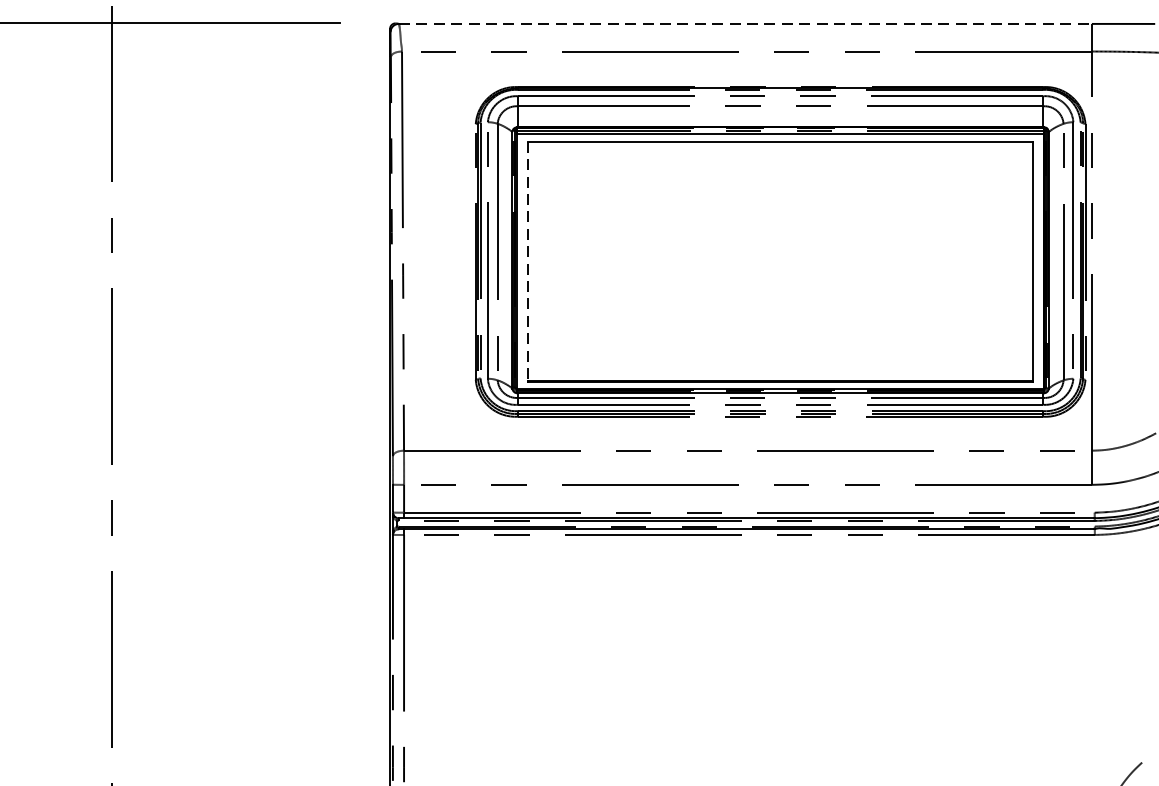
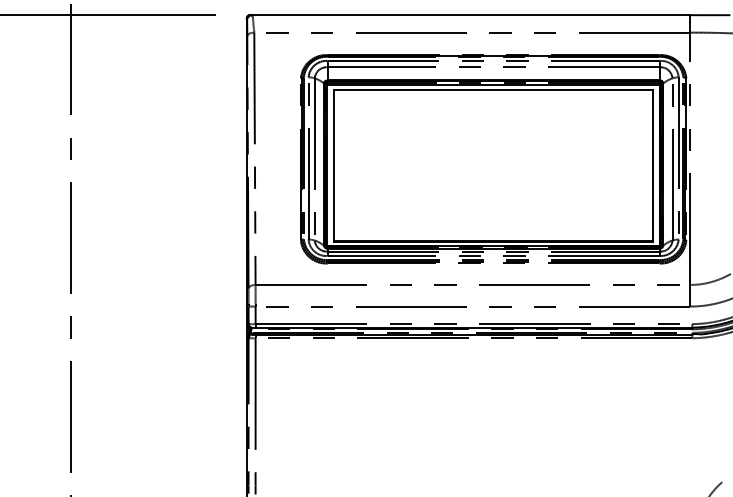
line: (745, 24) -> (471, 15), dashed -> solid
line: (527, 261) -> (333, 165), dashed -> solid

